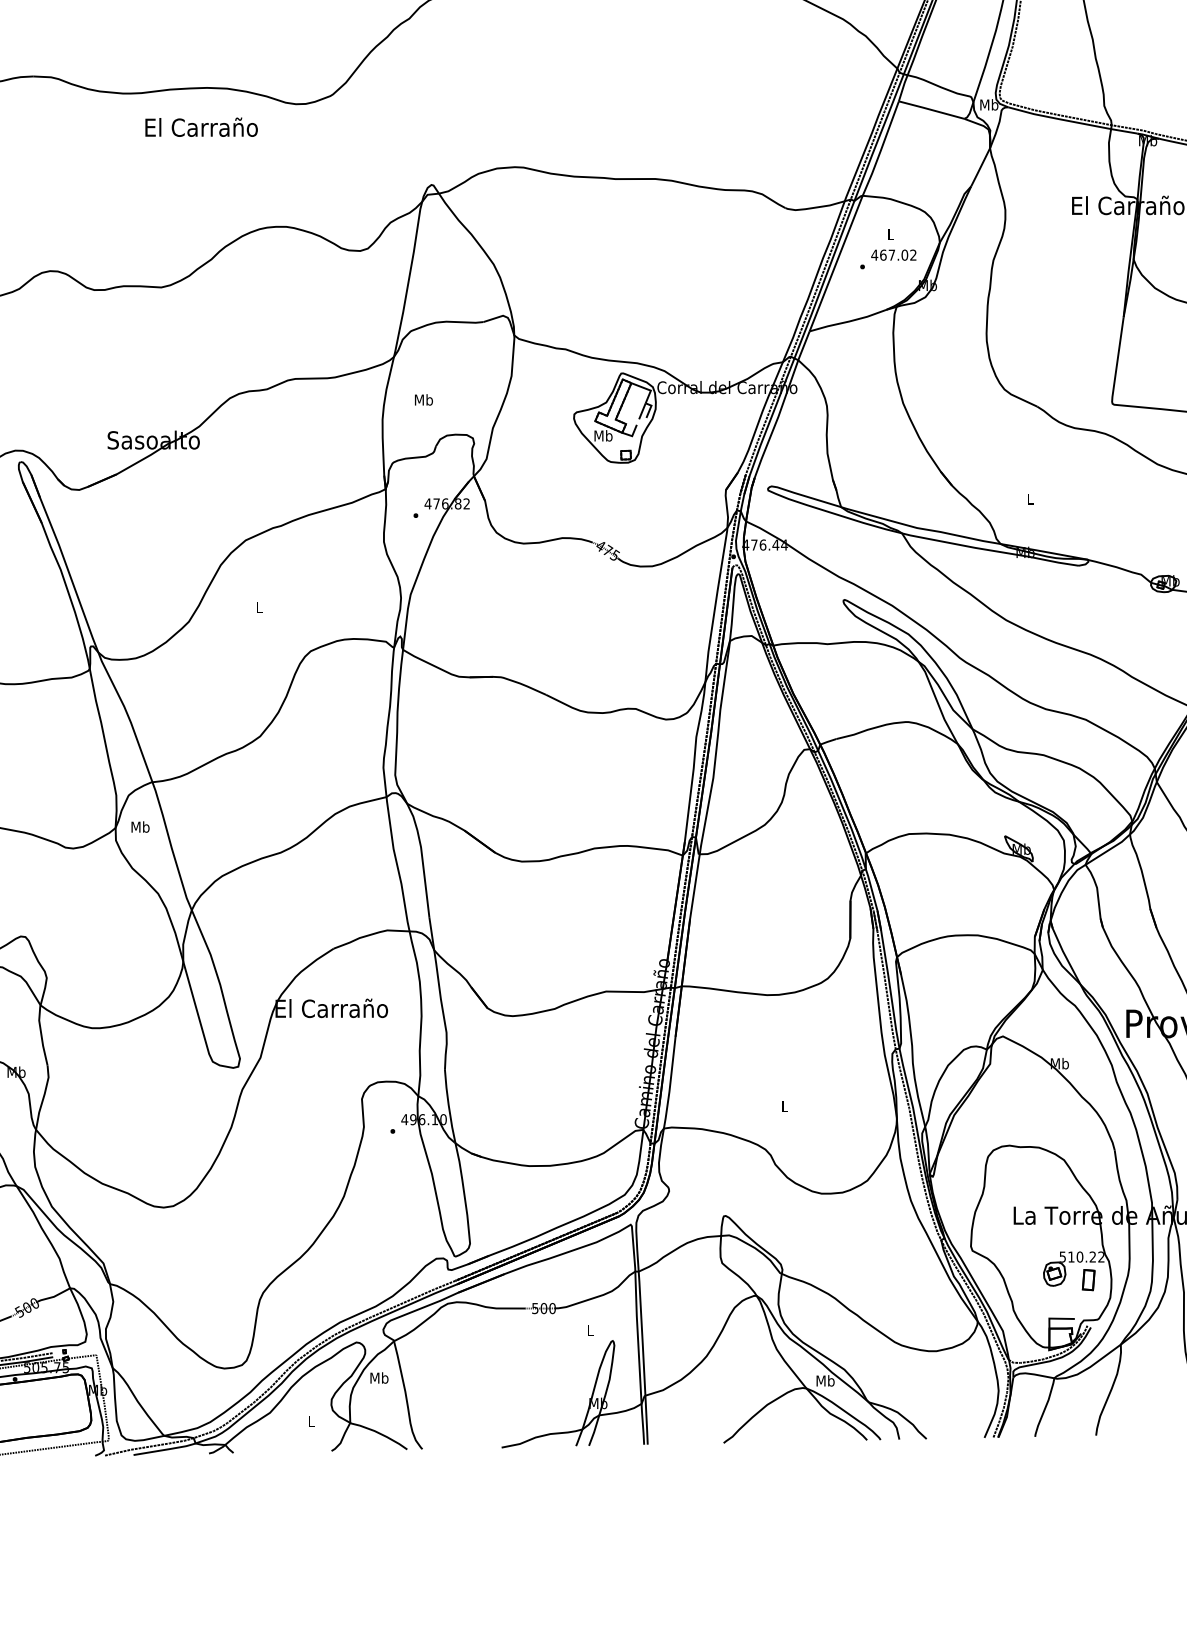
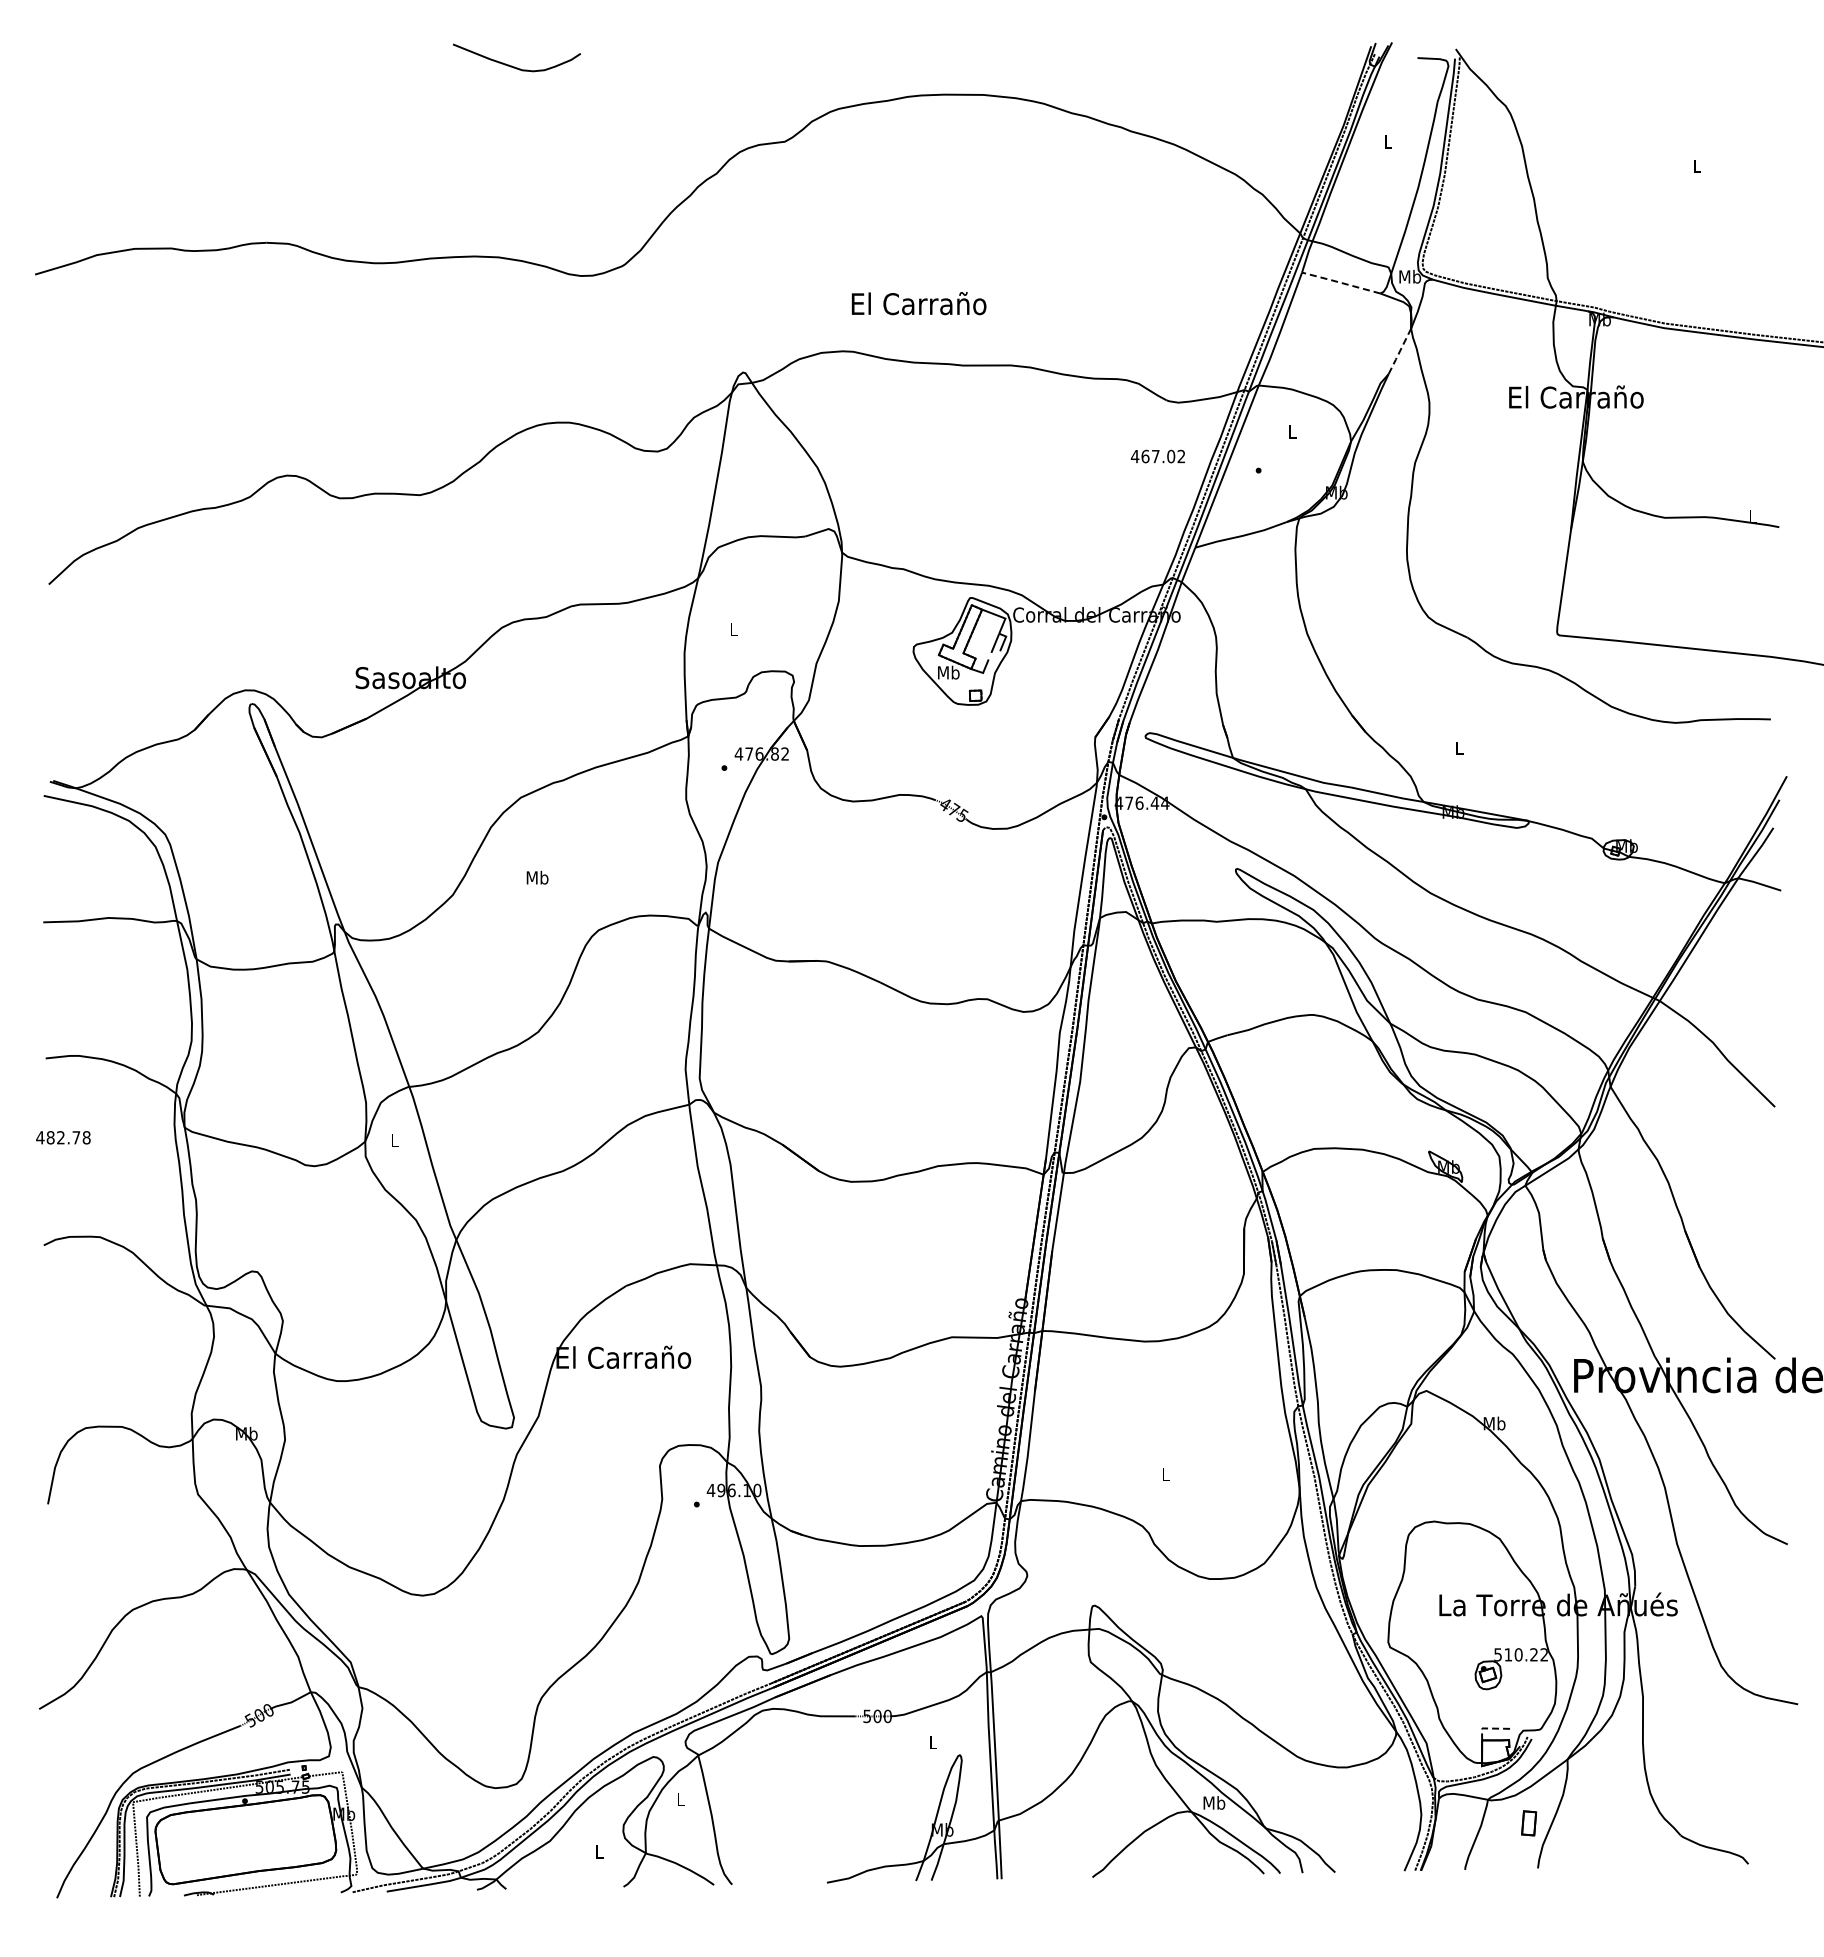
line: (931, 109) -> (1340, 282), solid -> dashed
text: (201, 127) -> (918, 303), moved
line: (980, 168) -> (1399, 352), solid -> dashed
text: (893, 255) -> (1157, 456), moved
text: (423, 399) -> (733, 629), Mb -> L
text: (259, 607) -> (537, 877), L -> Mb
text: (140, 827) -> (394, 1140), Mb -> L
part: (1089, 1280) -> (1529, 1823), moved
line: (1056, 1318) -> (1490, 1728), solid -> dashed
text: (379, 1378) -> (680, 1799), Mb -> L

